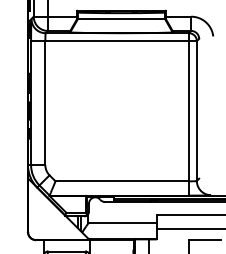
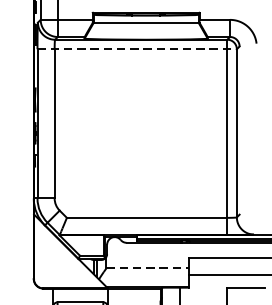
line: (113, 41) -> (136, 49), solid -> dashed
line: (123, 223) -> (148, 268), solid -> dashed

